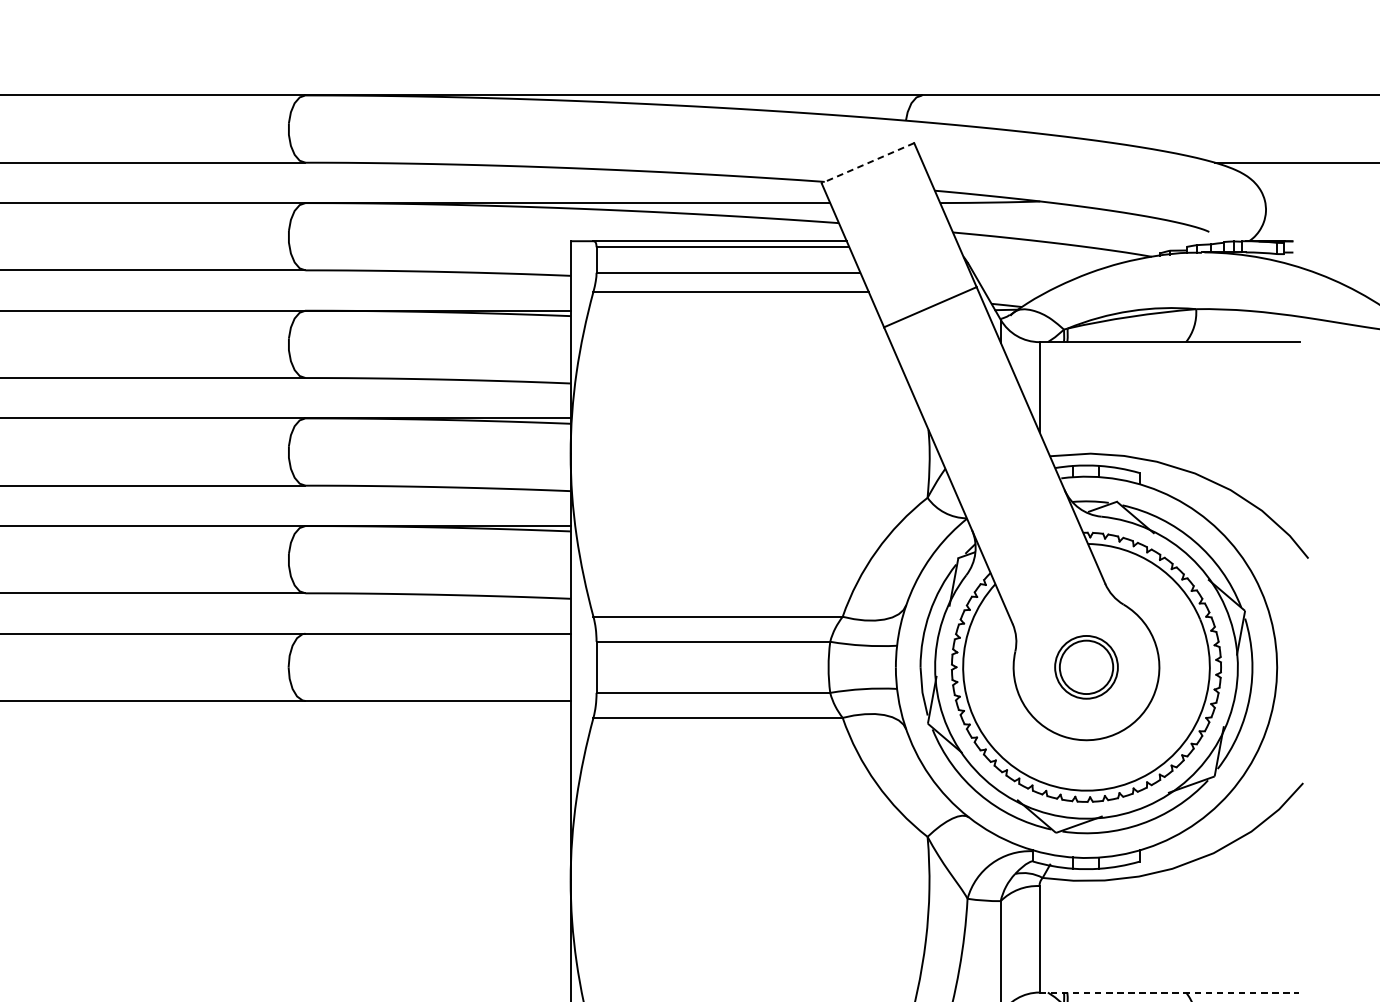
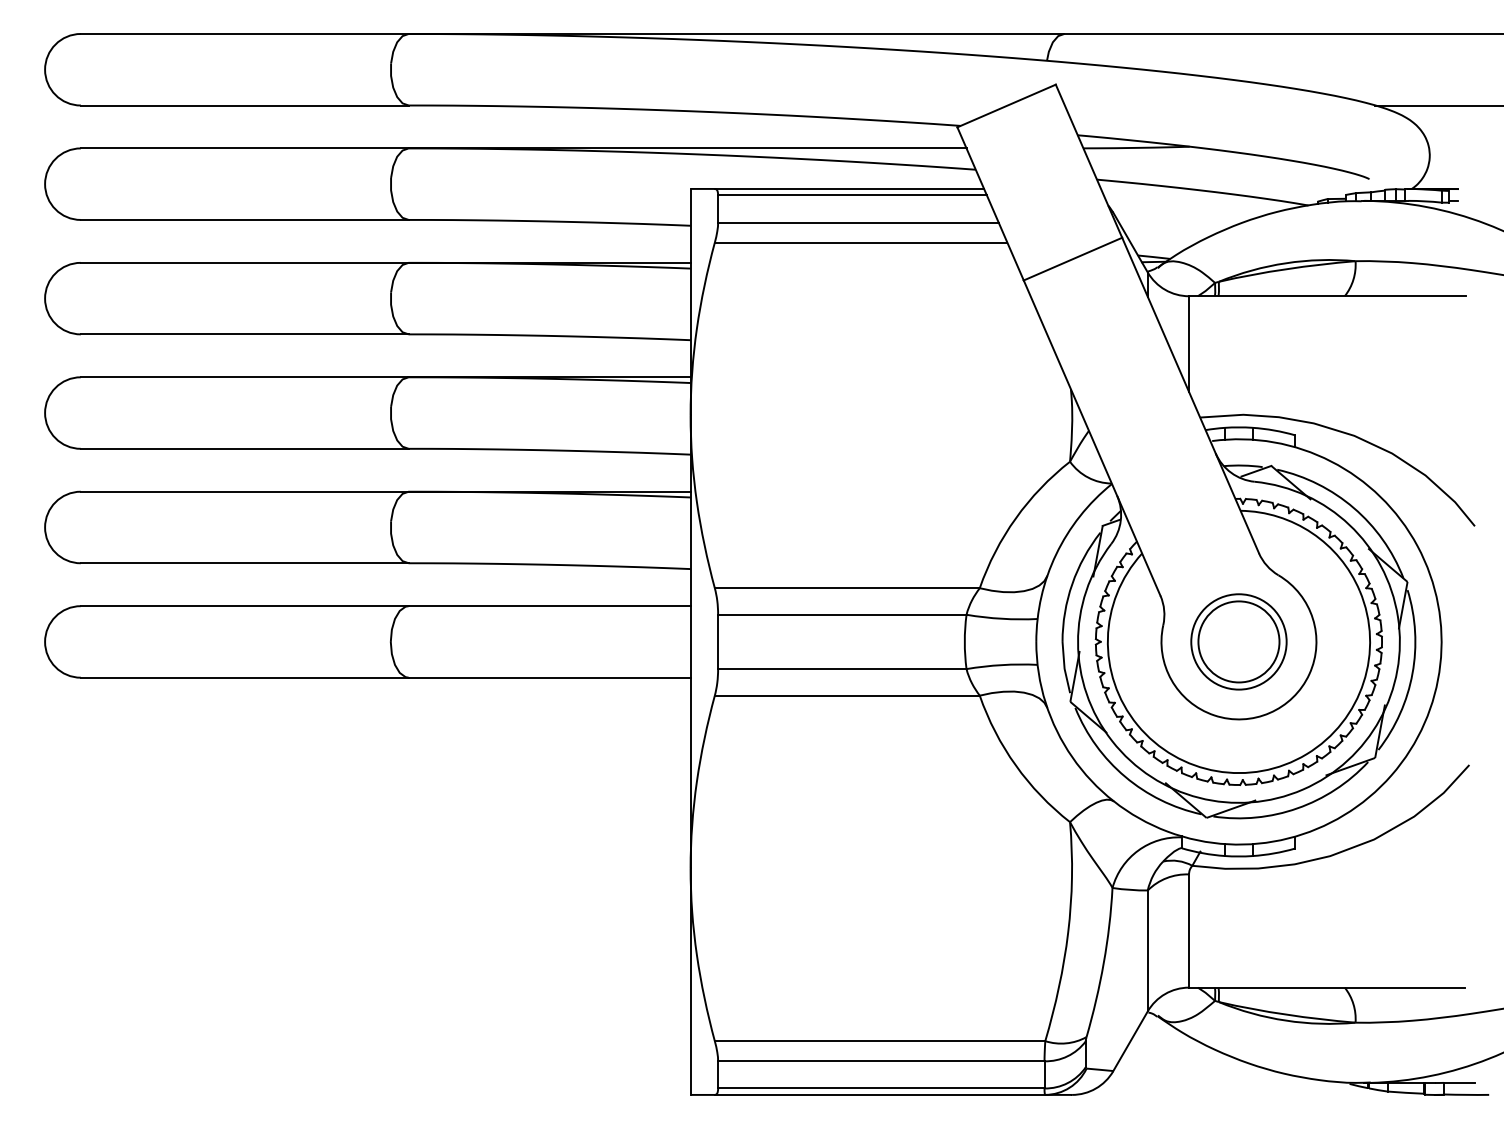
line: (867, 163) -> (1006, 106), dashed -> solid
part: (1086, 666) -> (1238, 641), size x1.43
line: (1169, 992) -> (1327, 987), dashed -> solid

